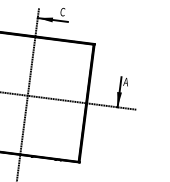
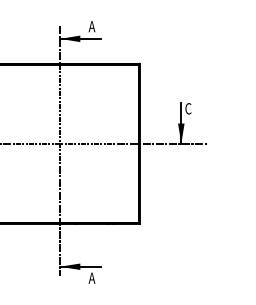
text: (62, 11) -> (91, 26), С -> А
text: (126, 81) -> (188, 108), А -> С

